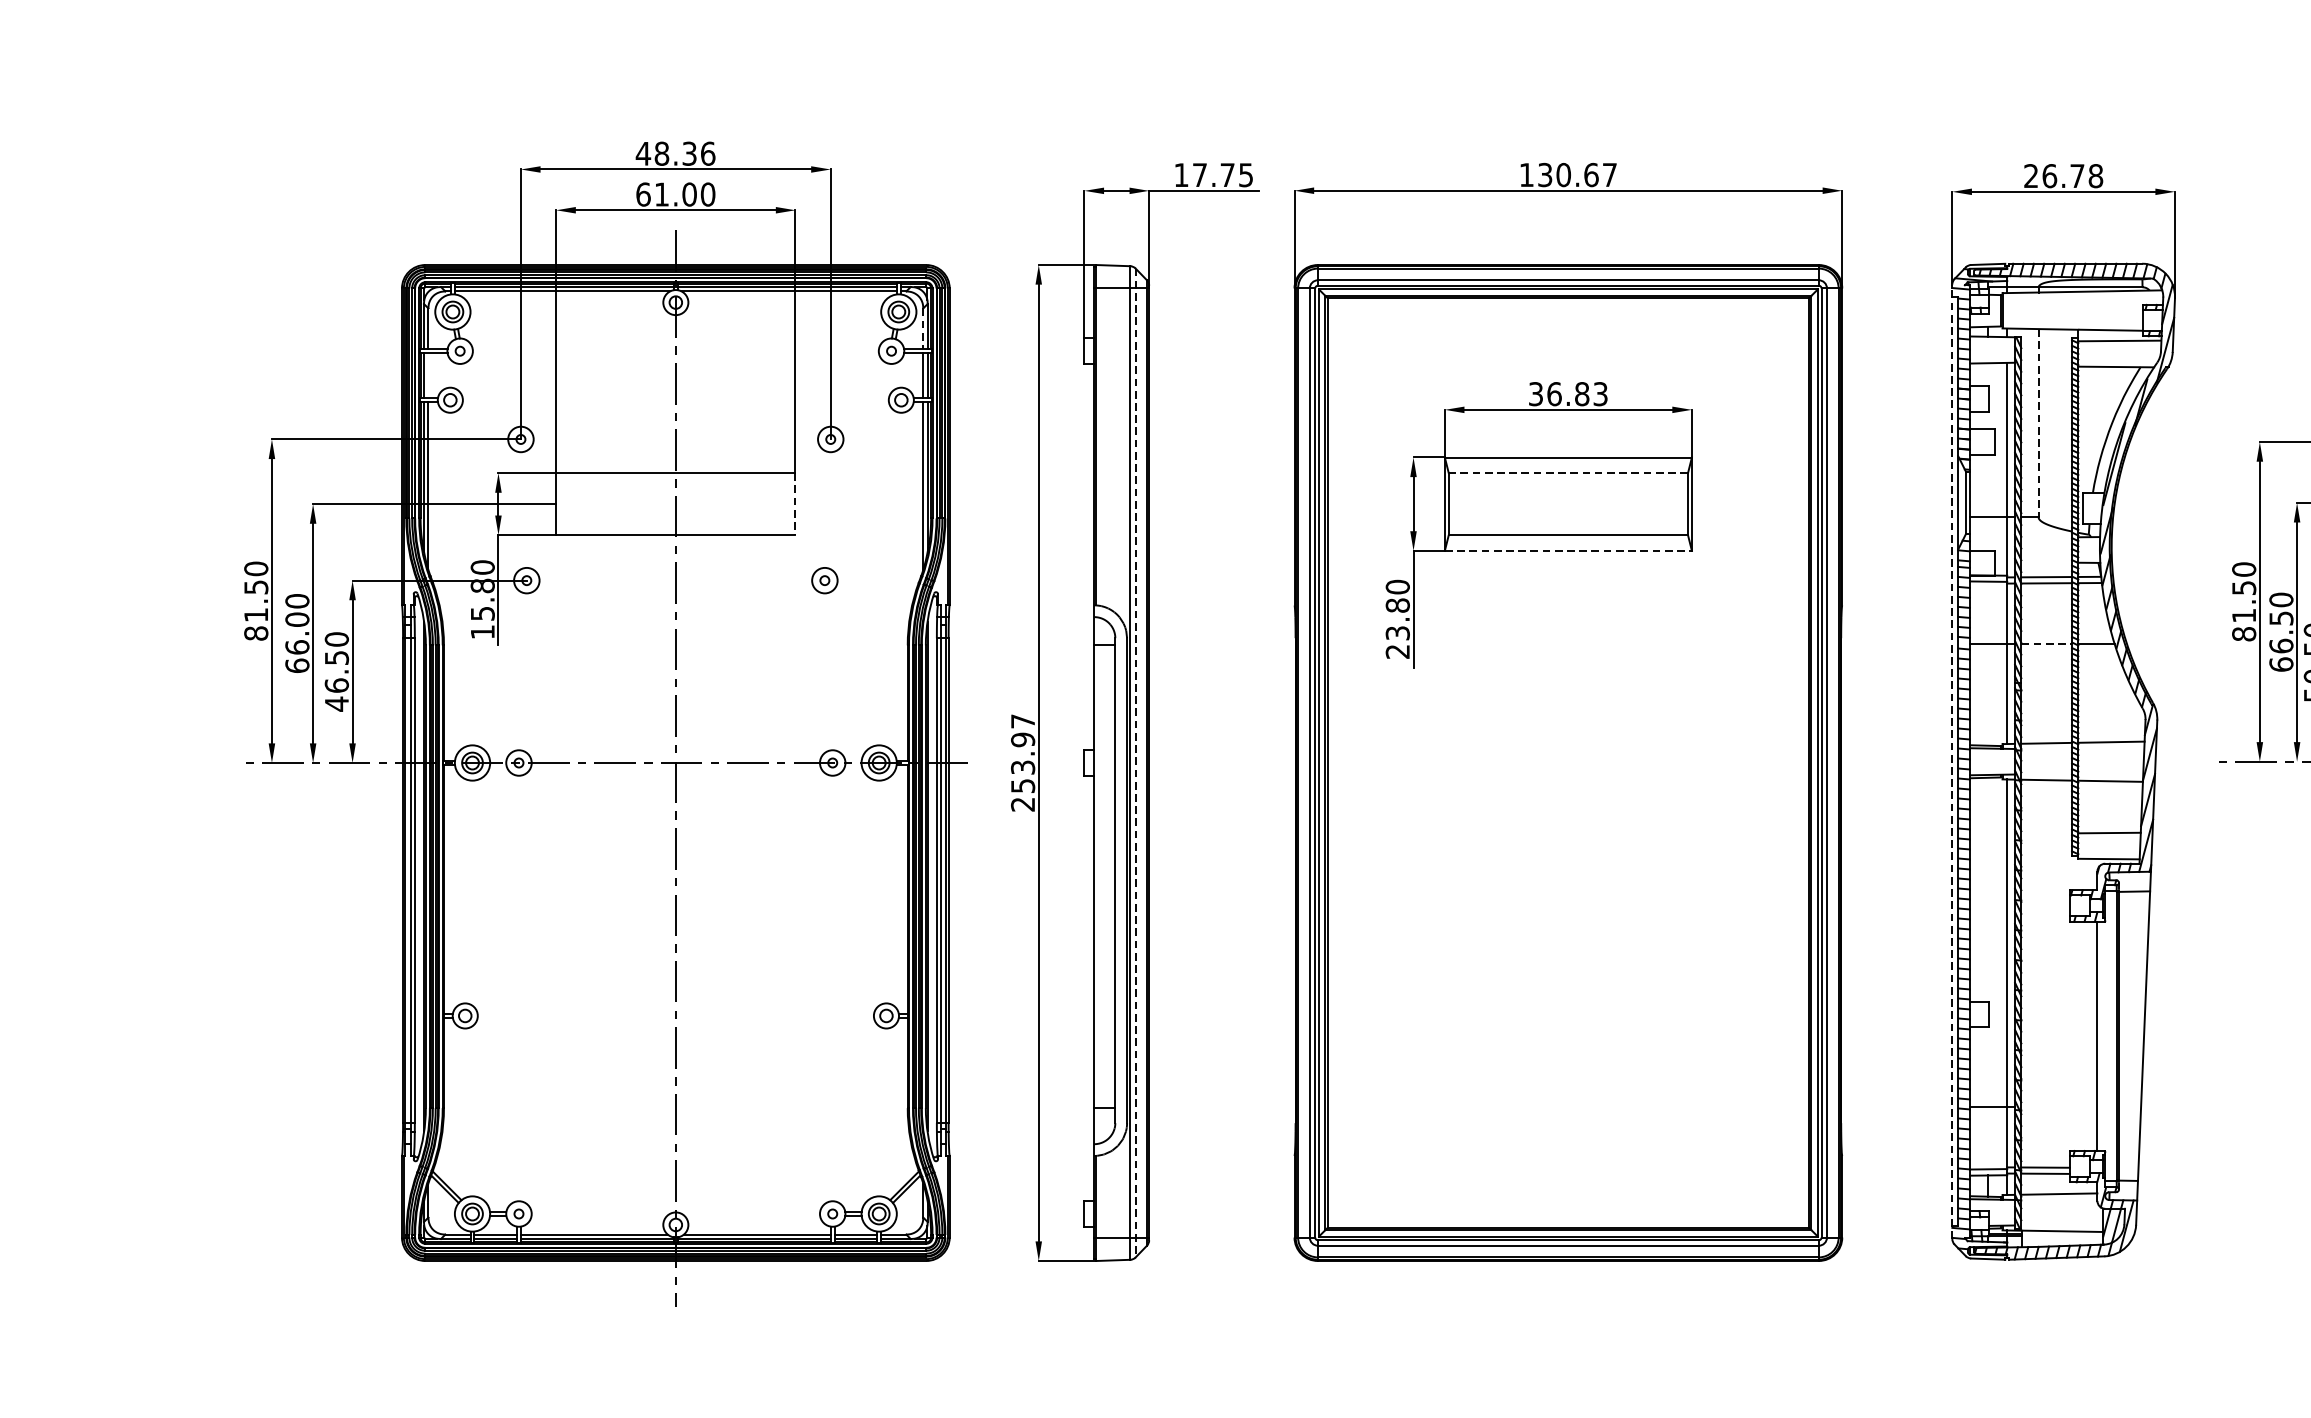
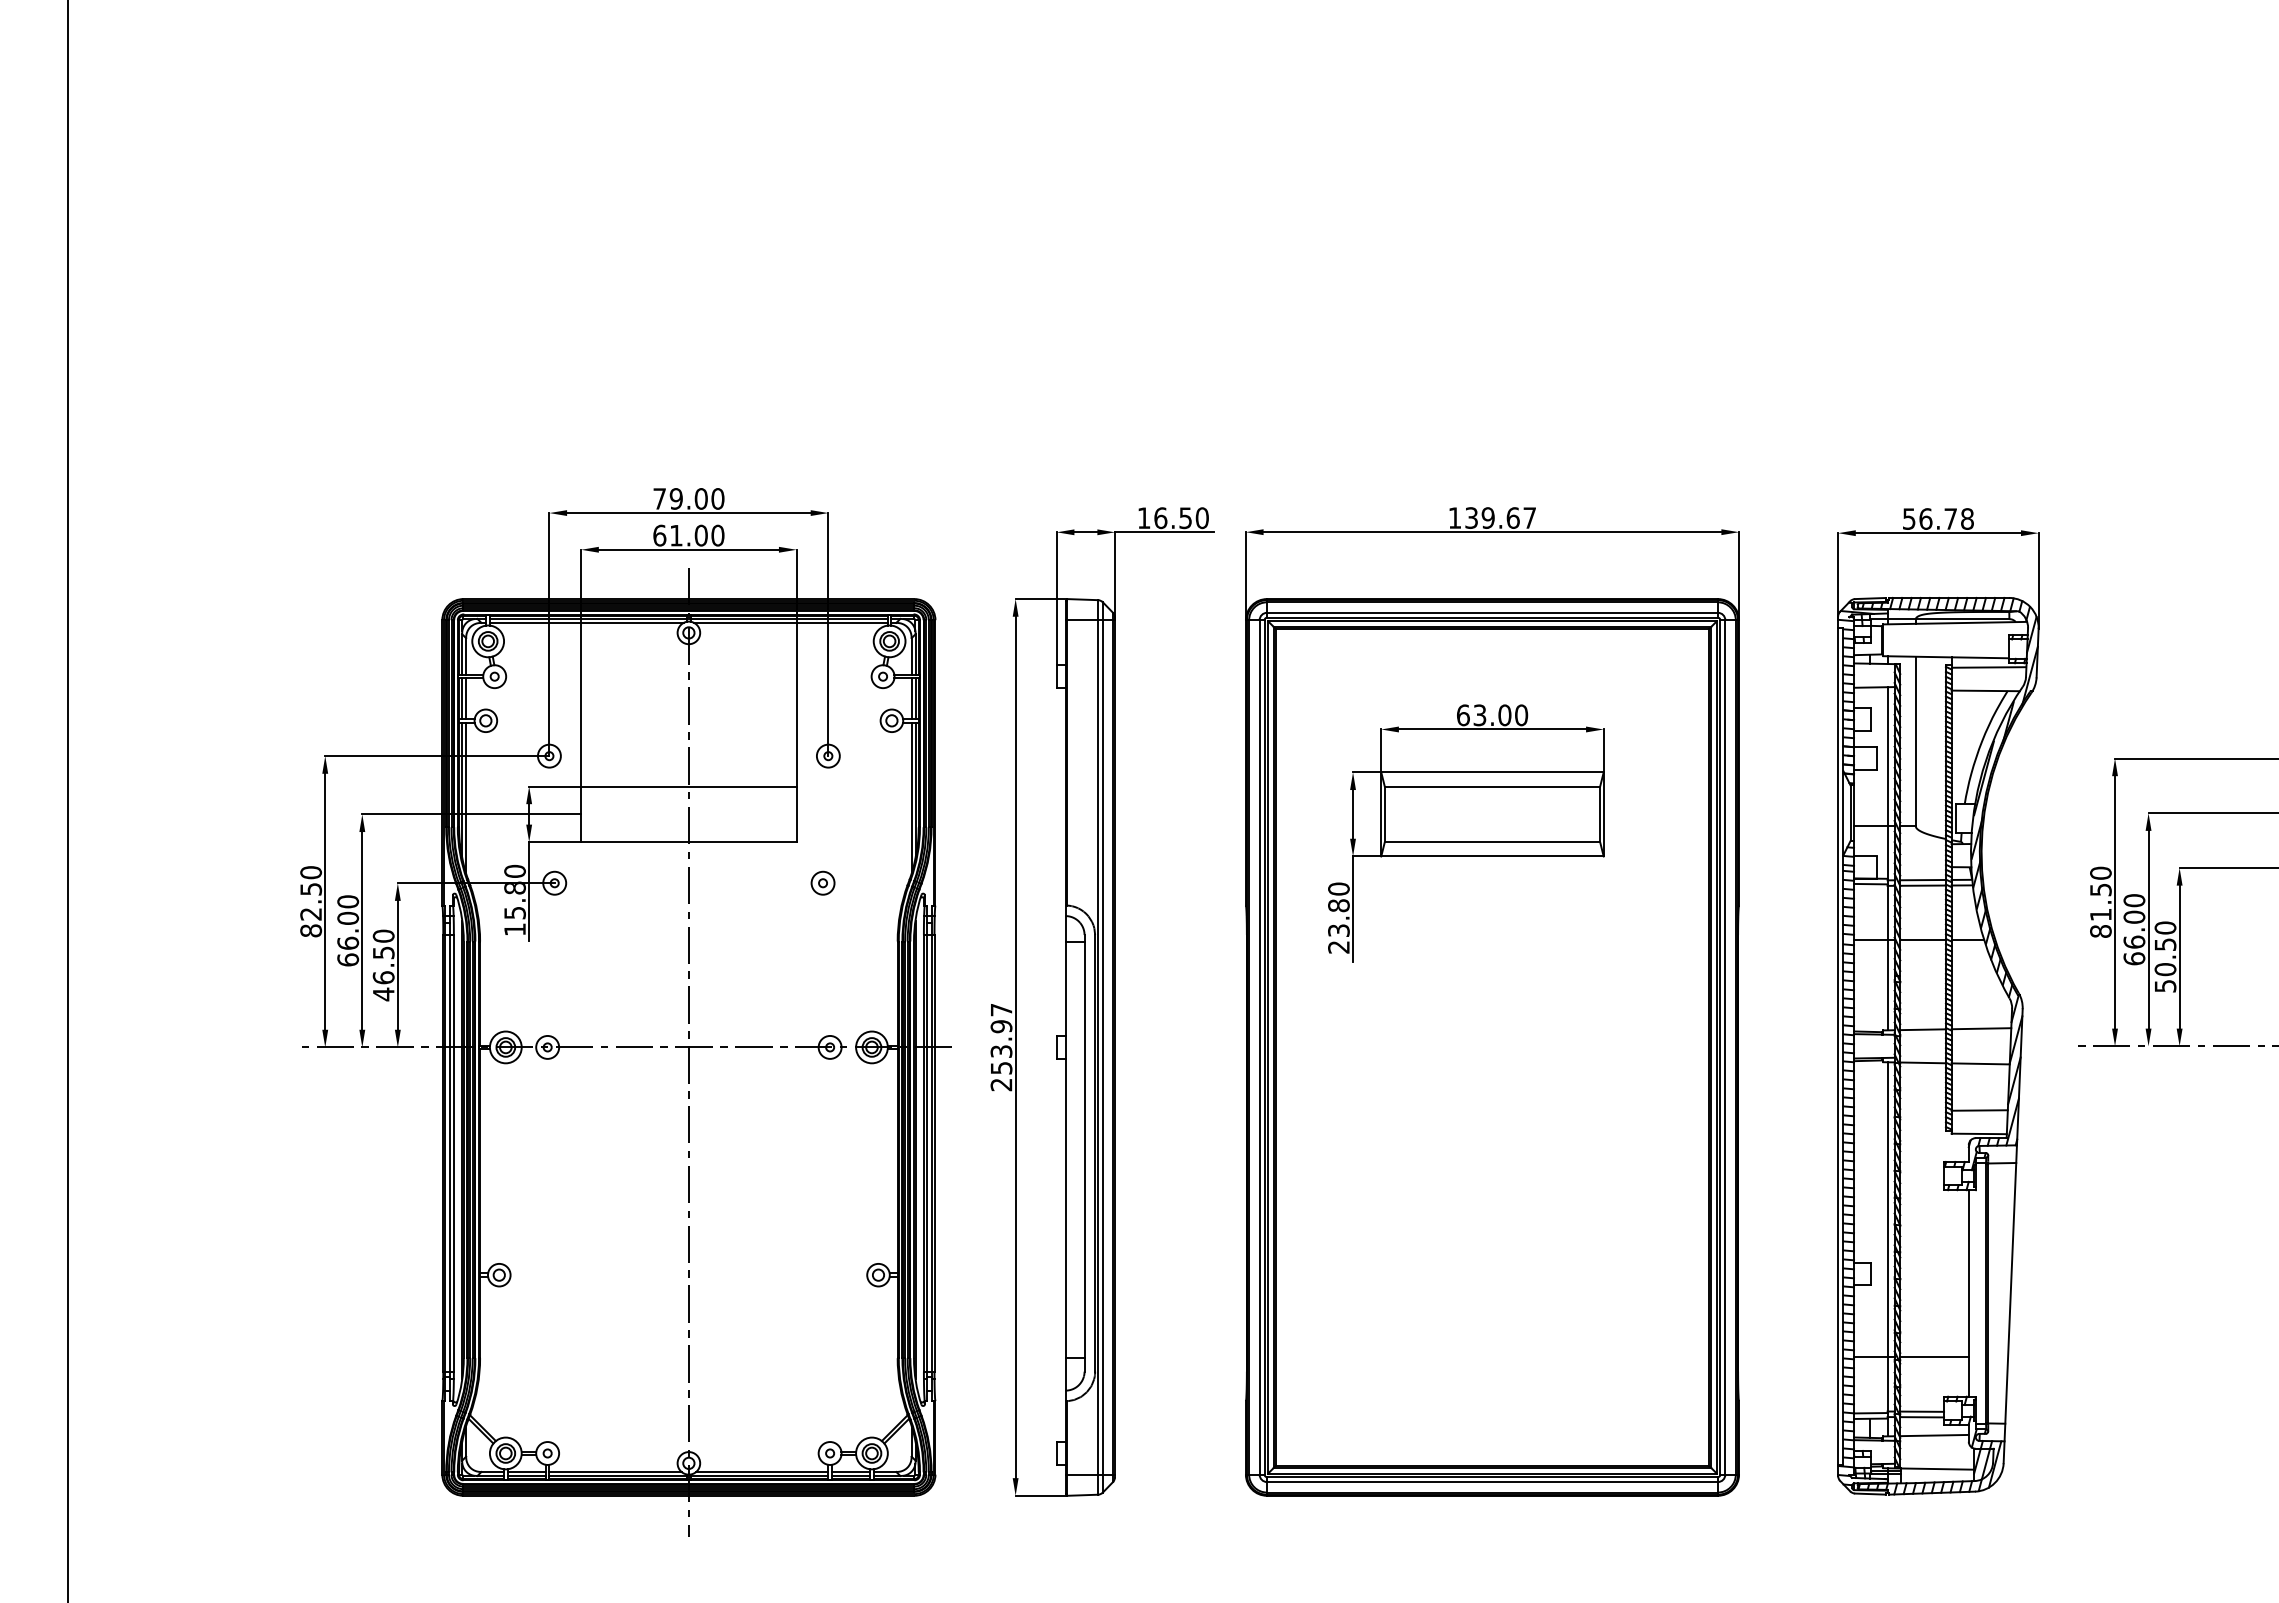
text: (675, 153) -> (688, 498), 48.36 -> 79.00
text: (1562, 174) -> (1487, 517), 130.67 -> 139.67
text: (1222, 175) -> (1181, 518), 17.75 -> 16.50
text: (2031, 175) -> (1909, 518), 26.78 -> 56.78
line: (923, 329) -> (911, 657), dashed -> solid
line: (428, 375) -> (466, 698), added
text: (1568, 394) -> (1492, 715), 36.83 -> 63.00
line: (2038, 423) -> (1915, 741), dashed -> solid
line: (1568, 473) -> (1492, 786), dashed -> solid
line: (795, 504) -> (796, 814), dashed -> solid
line: (1568, 550) -> (1492, 856), dashed -> solid
text: (255, 615) -> (310, 914), 81.50 -> 82.50
text: (2281, 617) -> (2134, 916), 66.50 -> 66.00
line: (2047, 644) -> (1923, 940), dashed -> solid
line: (1952, 761) -> (1838, 1046), dashed -> solid
line: (1135, 763) -> (1102, 1047), dashed -> solid
line: (2059, 1107) -> (1934, 1357), added

